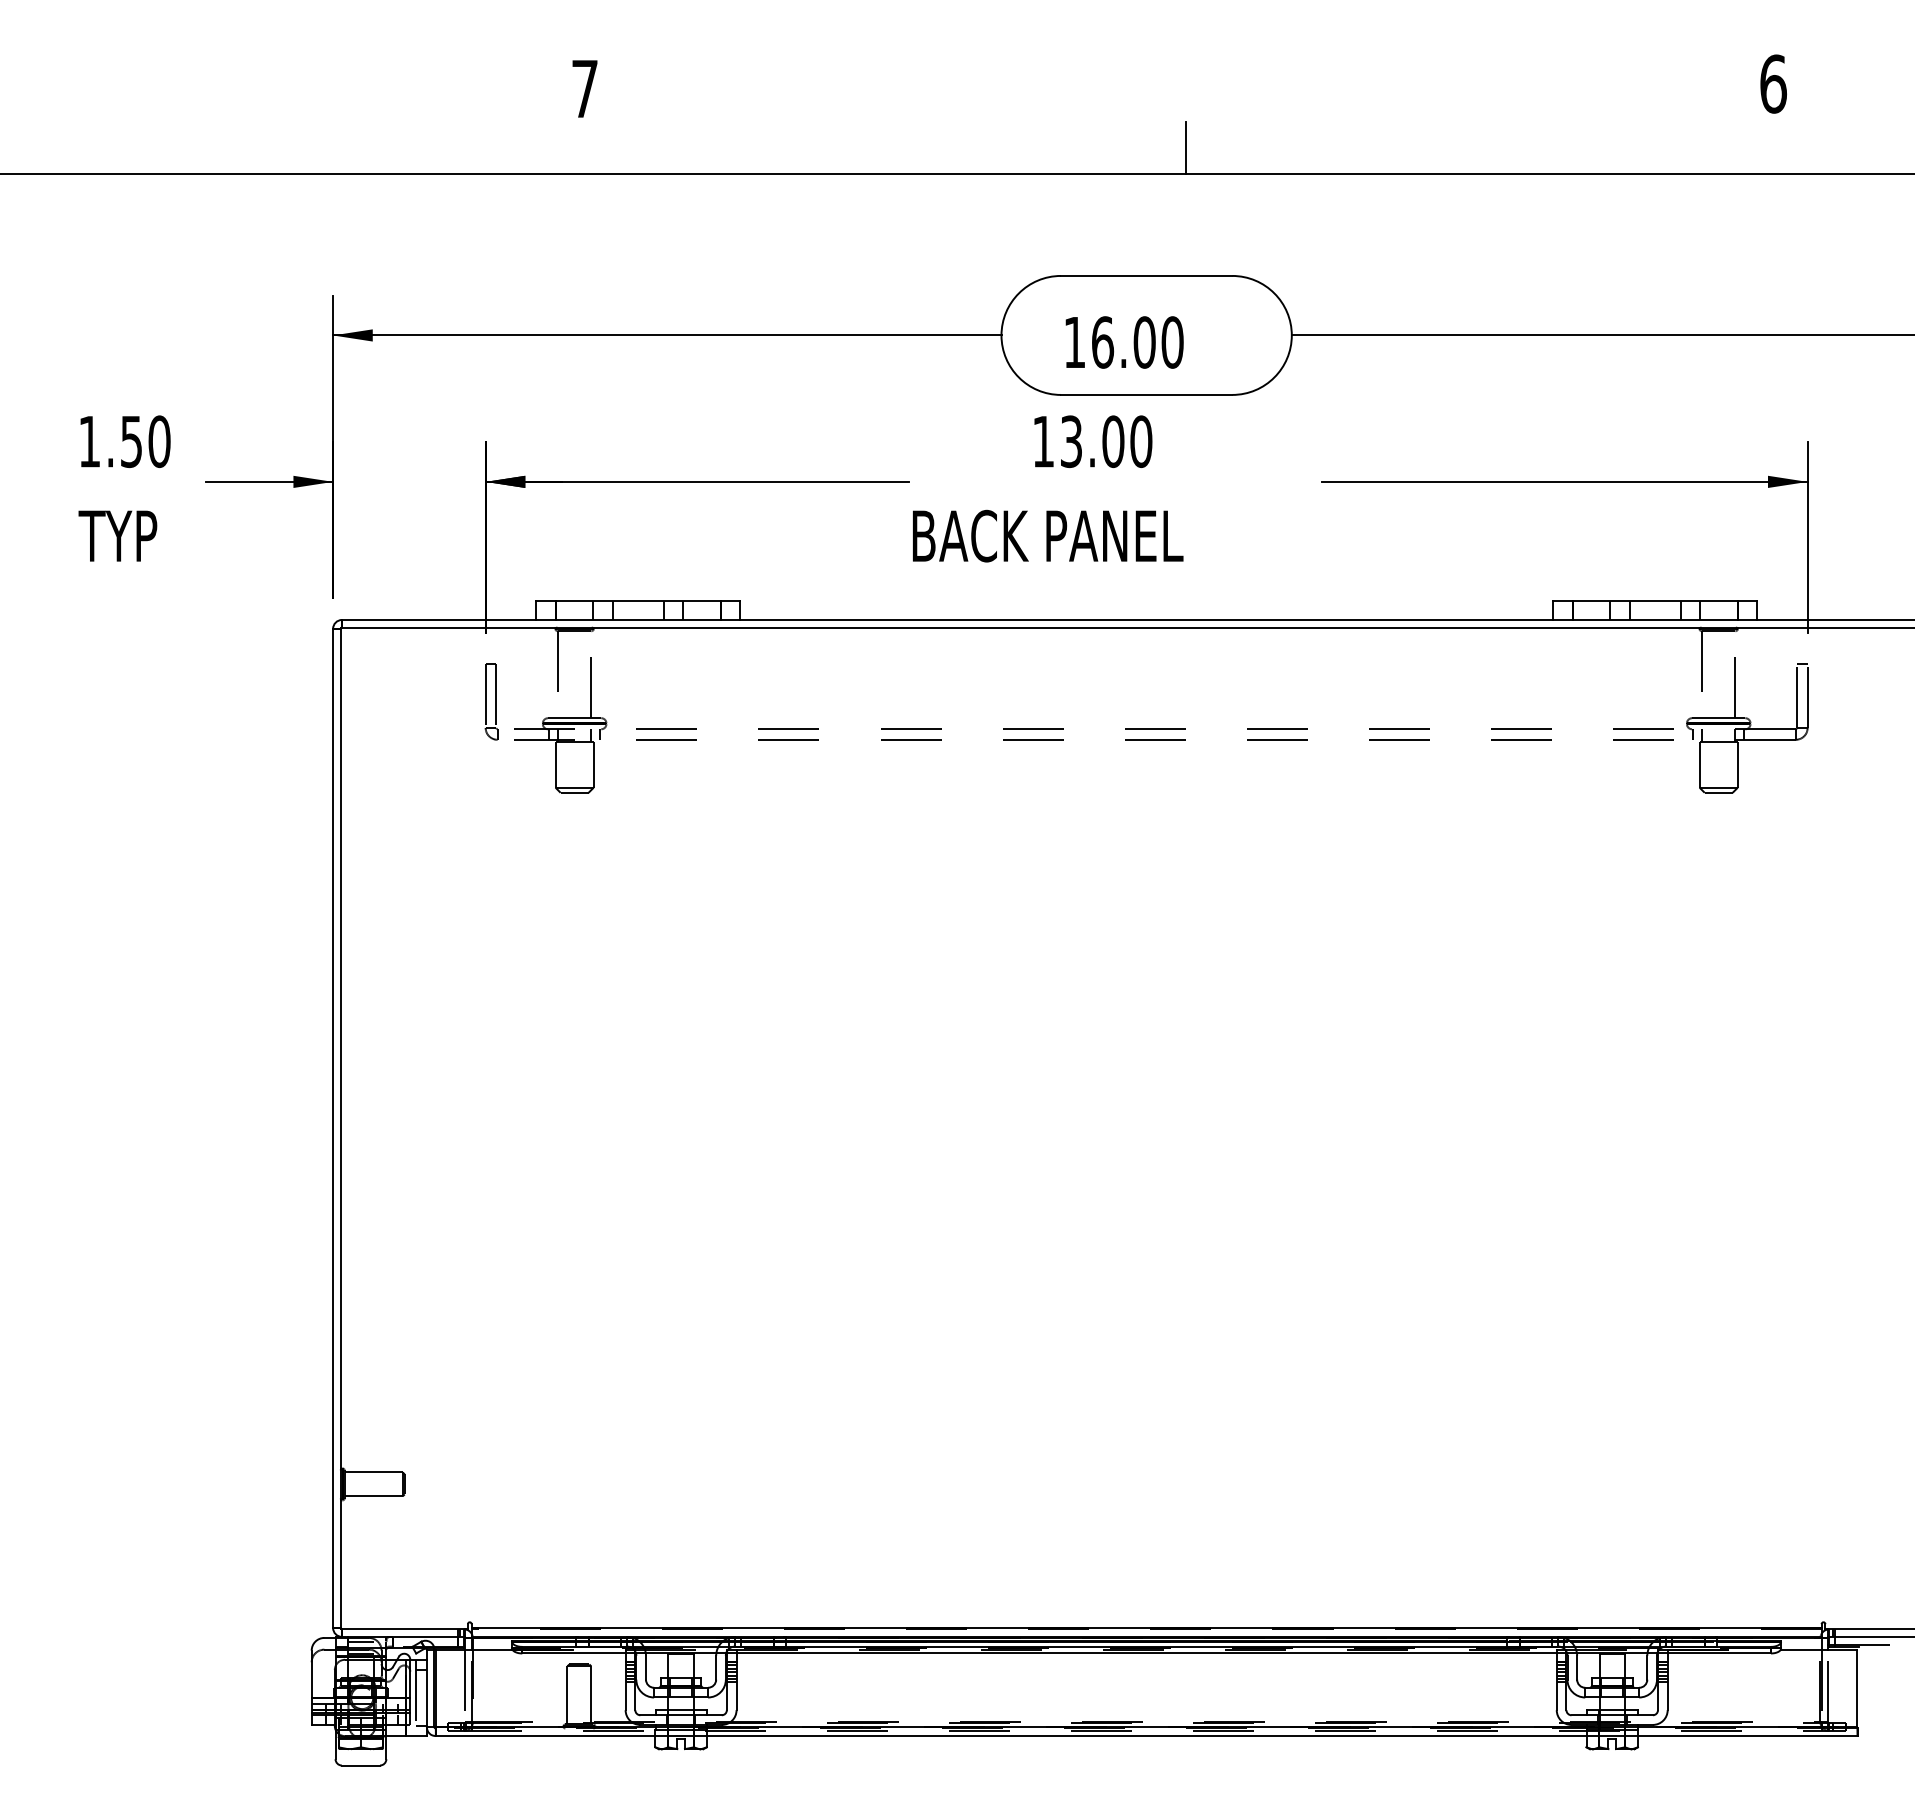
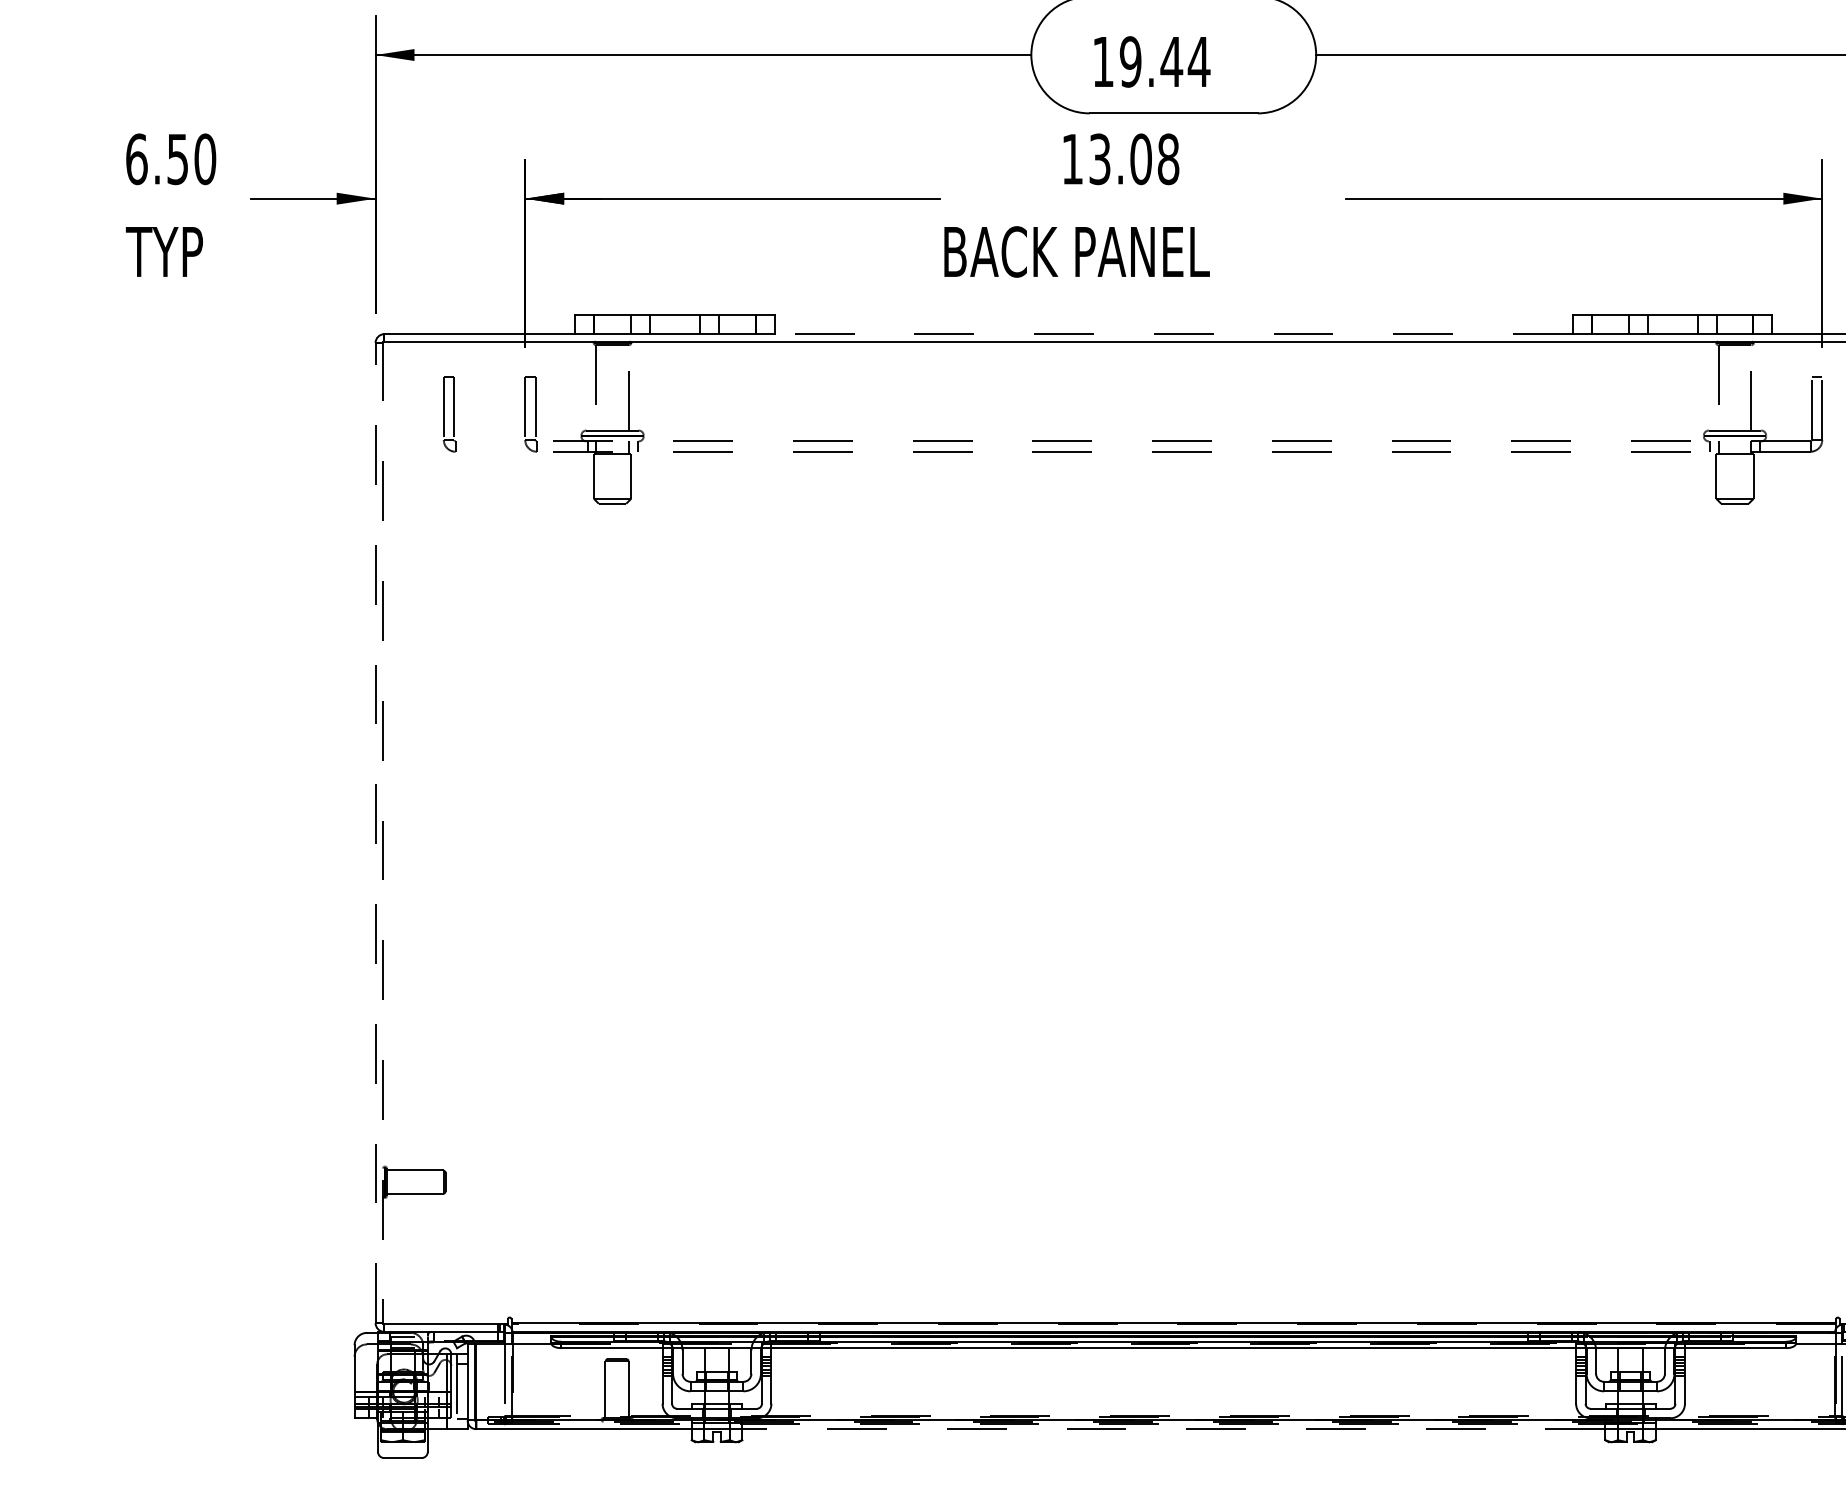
text: (1137, 342) -> (1164, 61), 16.00 -> 19.44
text: (89, 441) -> (136, 159), 1.50 -> 6.50
text: (1141, 441) -> (1168, 159), 13.00 -> 13.08
line: (1146, 619) -> (1173, 333), solid -> dashed
part: (408, 701) -> (449, 414), added
line: (333, 1128) -> (375, 833), solid -> dashed
line: (340, 1128) -> (382, 833), solid -> dashed
line: (1146, 1736) -> (1173, 1429), solid -> dashed

